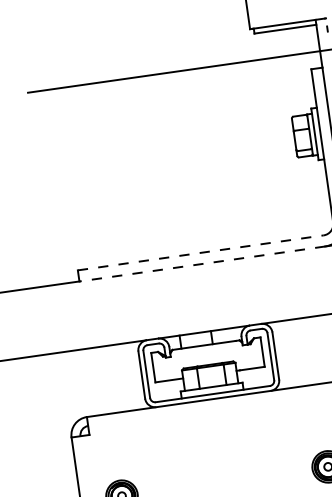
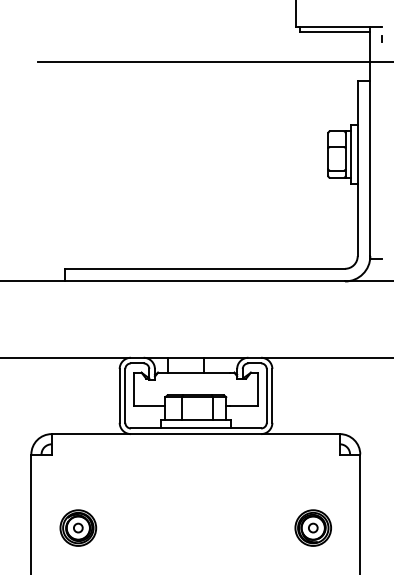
line: (201, 252) -> (205, 268), dashed -> solid
line: (201, 264) -> (204, 281), dashed -> solid

